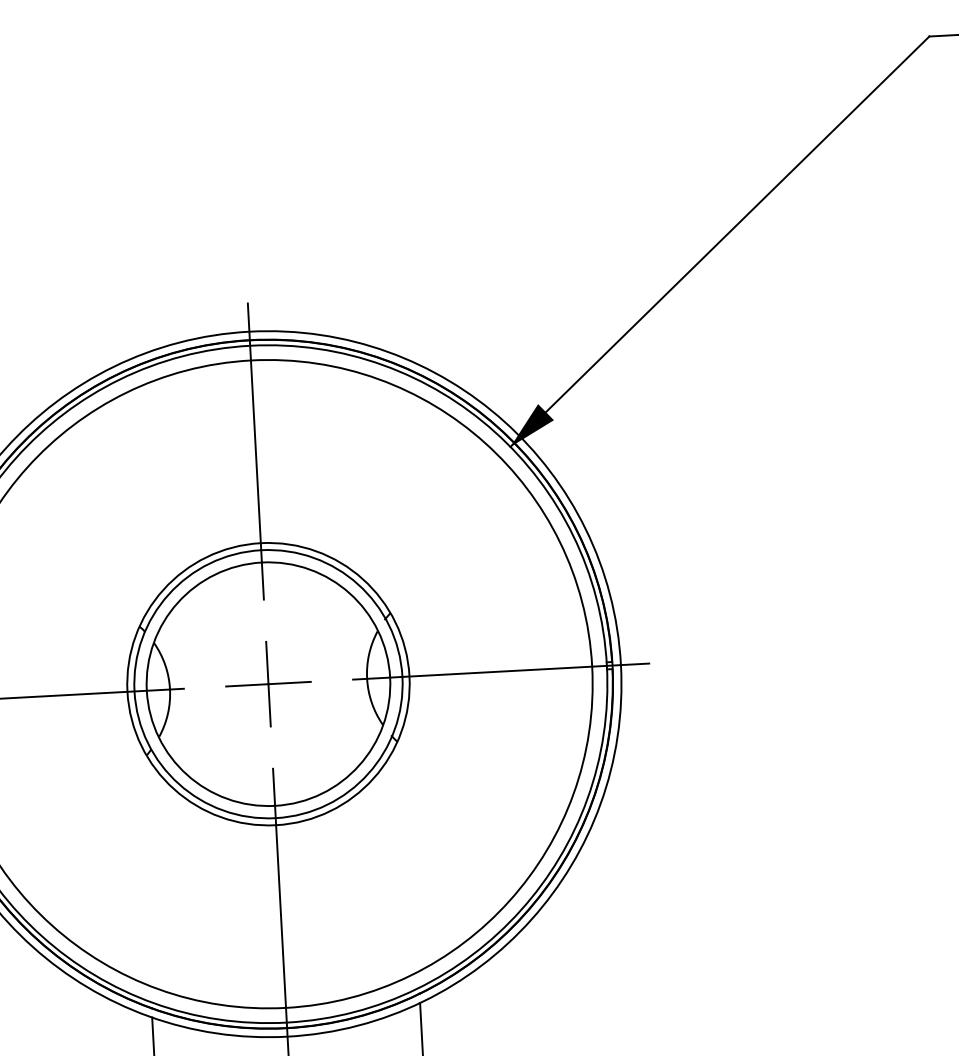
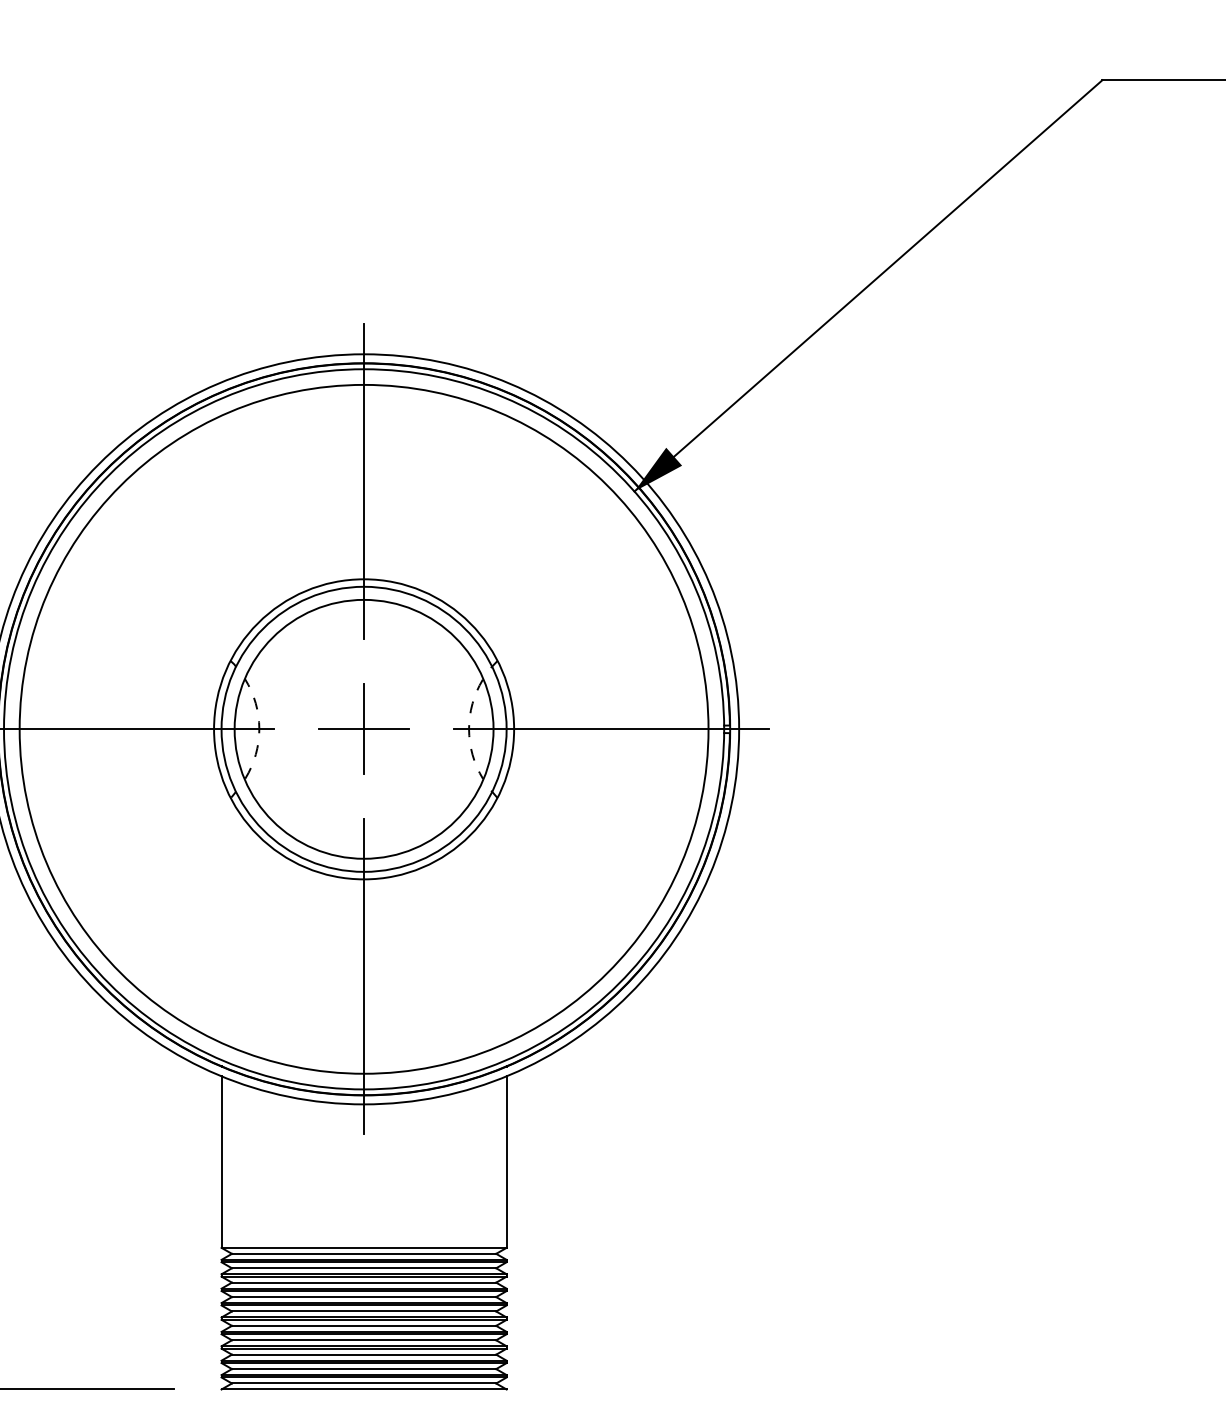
arc: (367, 678) -> (469, 729), solid -> dashed
arc: (170, 688) -> (259, 728), solid -> dashed

